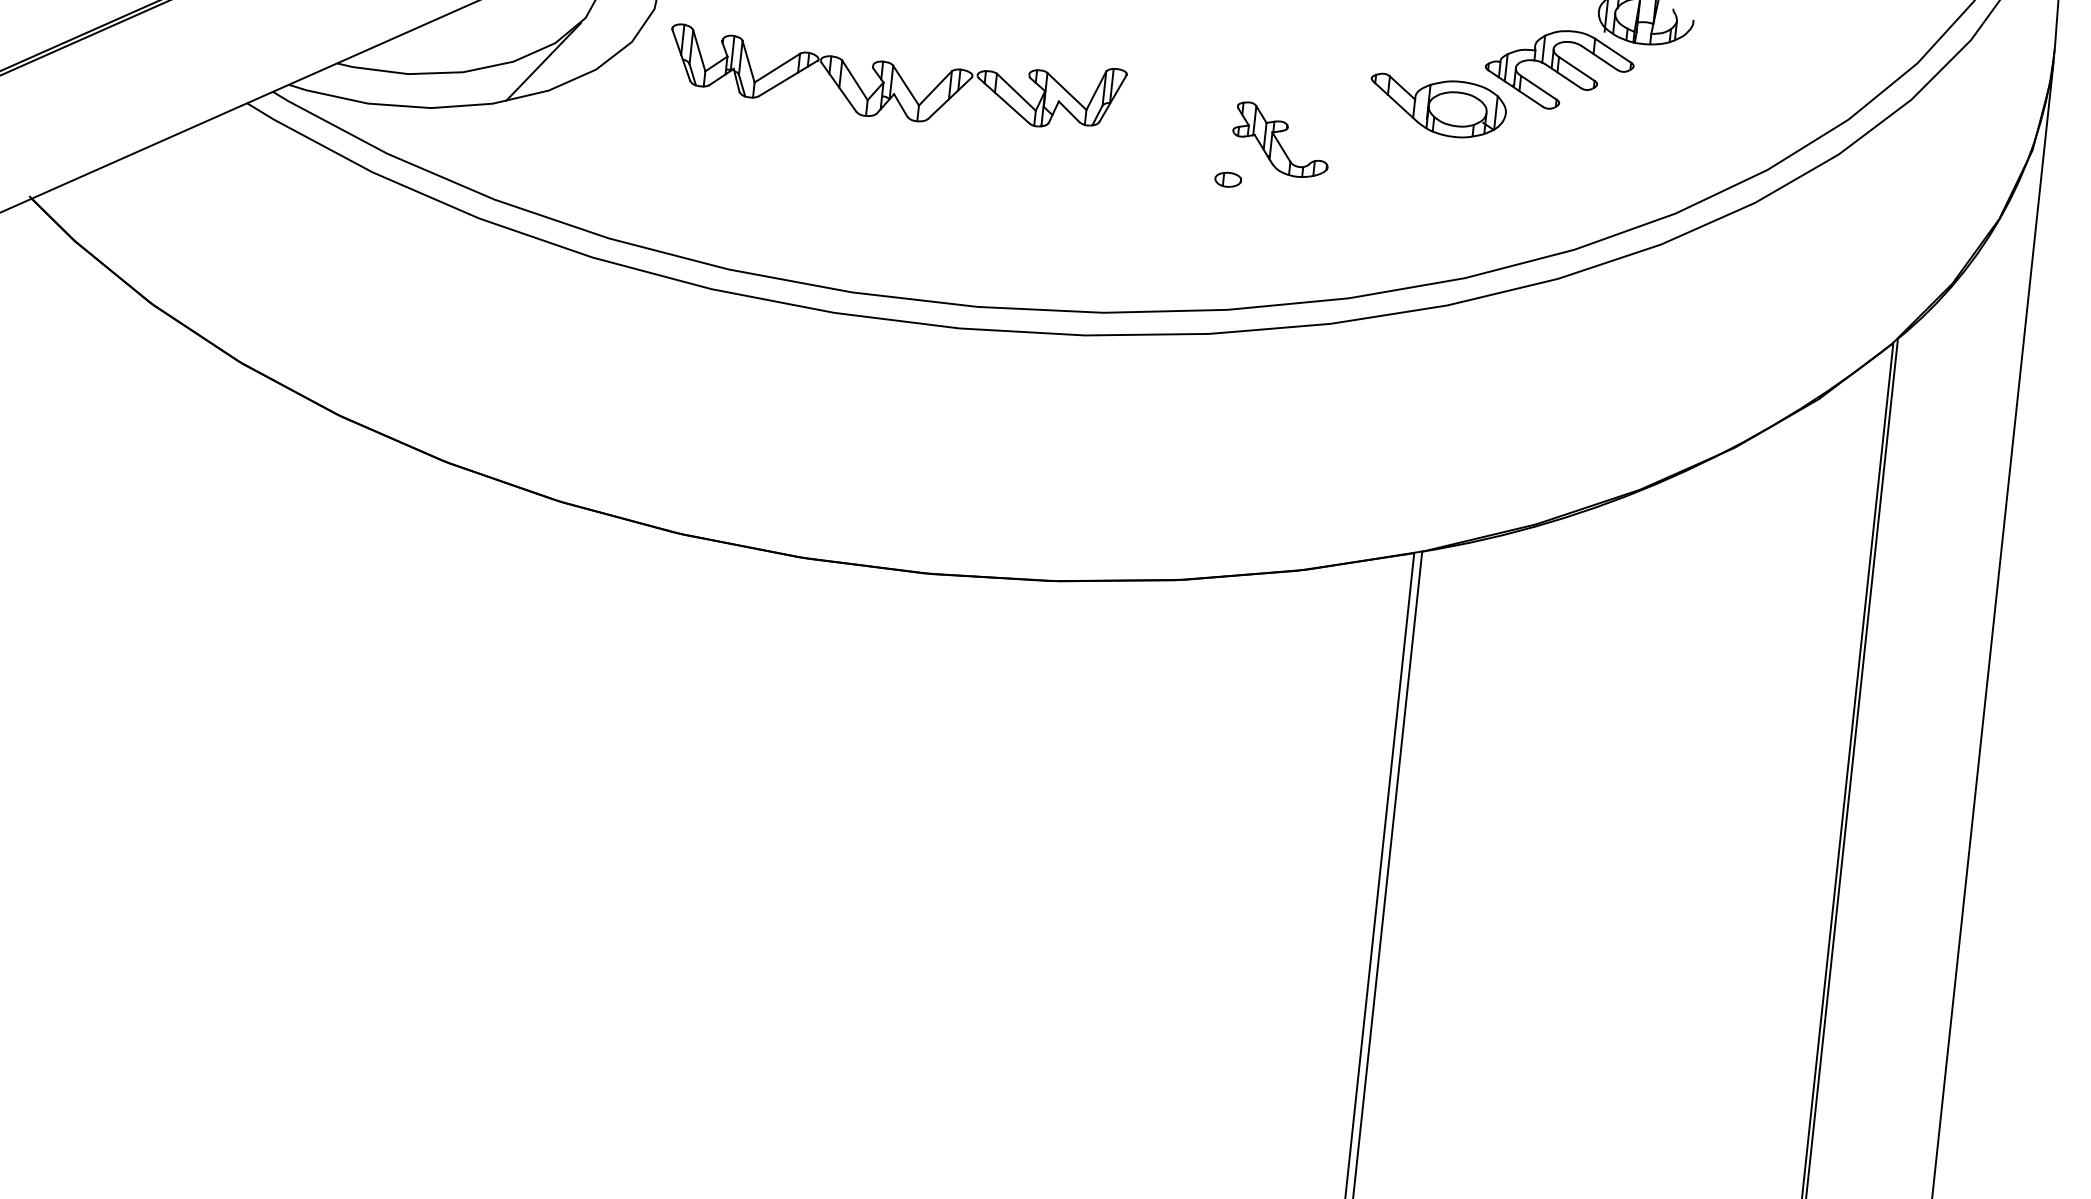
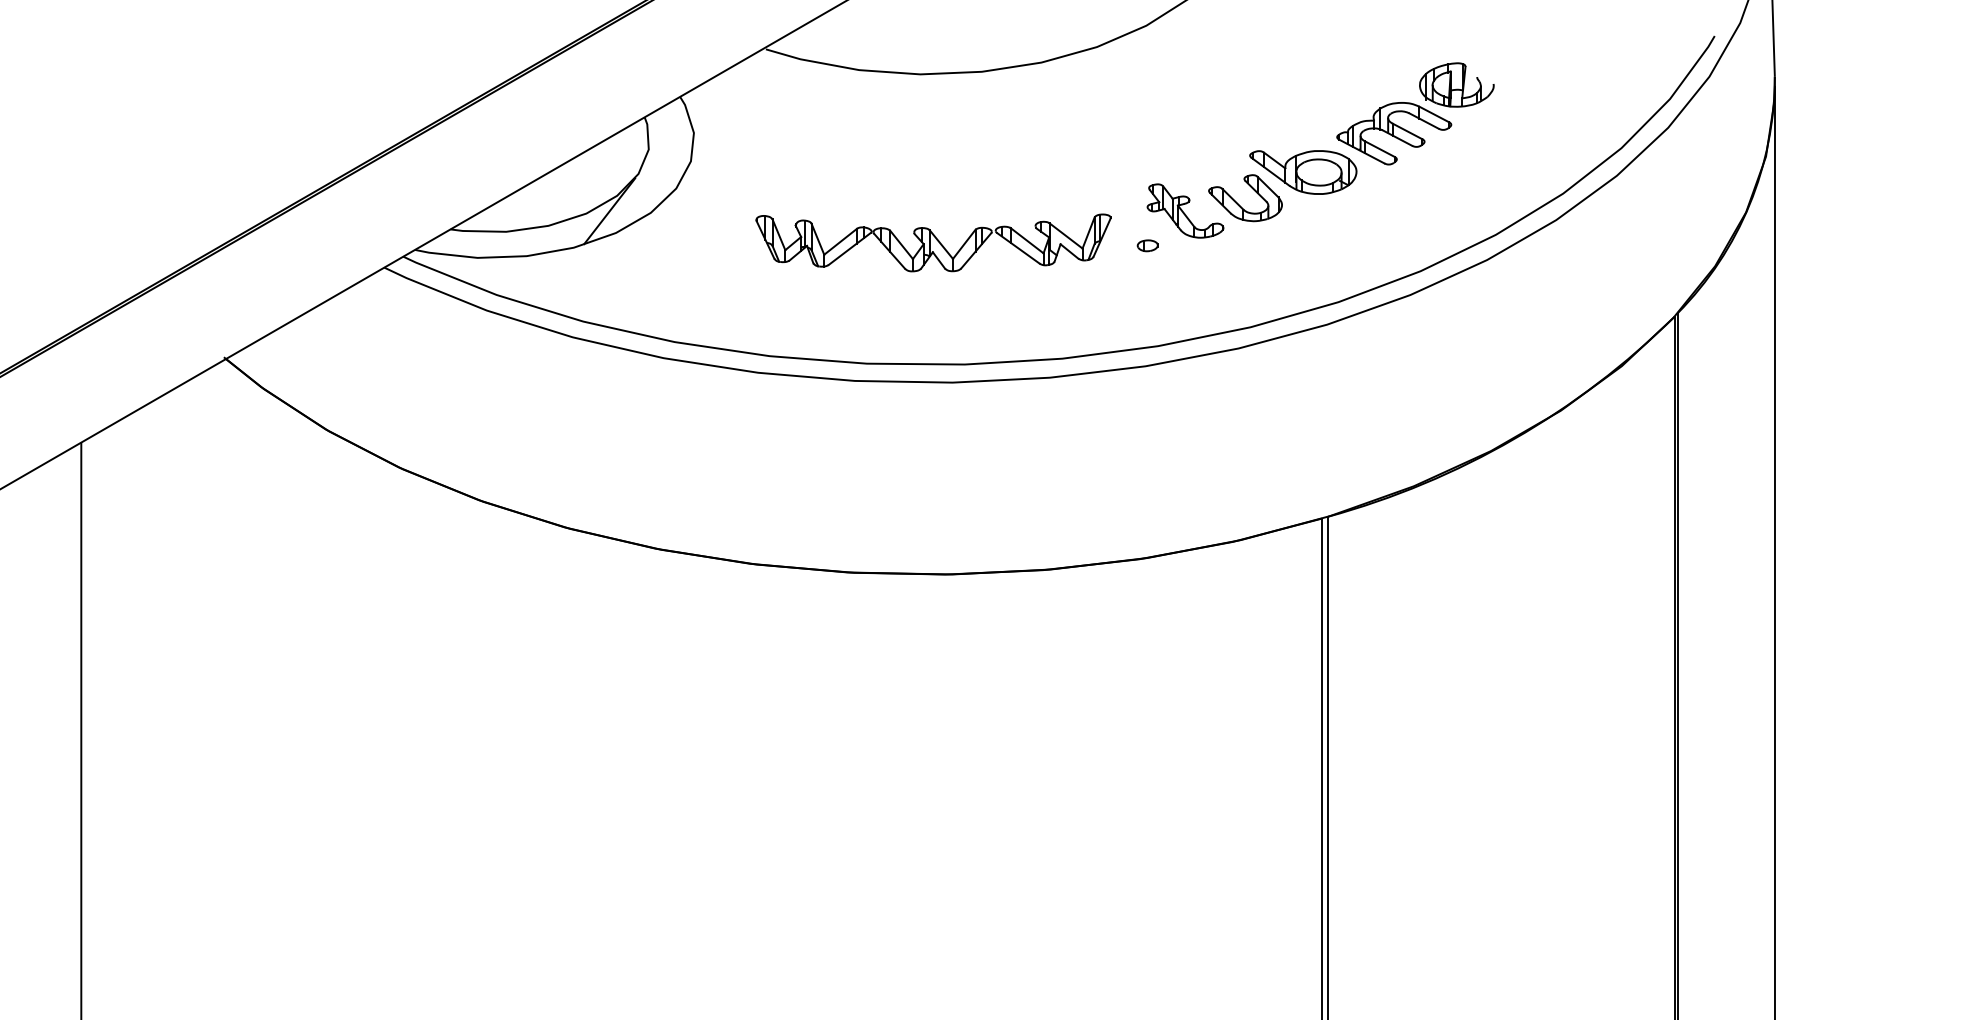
part: (896, 81) -> (933, 242), moved
part: (1351, 139) -> (1239, 204), added

